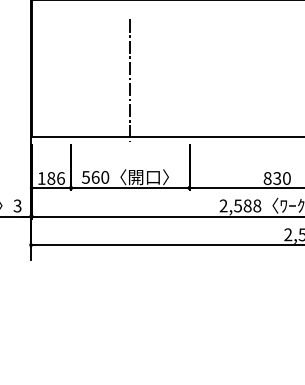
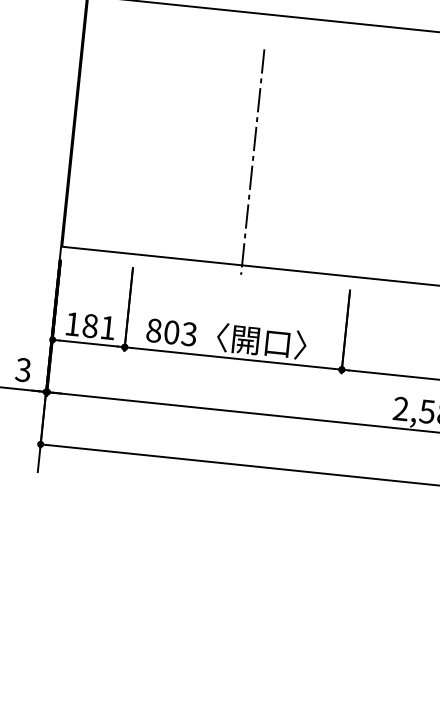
text: (95, 177) -> (171, 332), 560 -> 803
text: (60, 178) -> (107, 327), 186 -> 181

